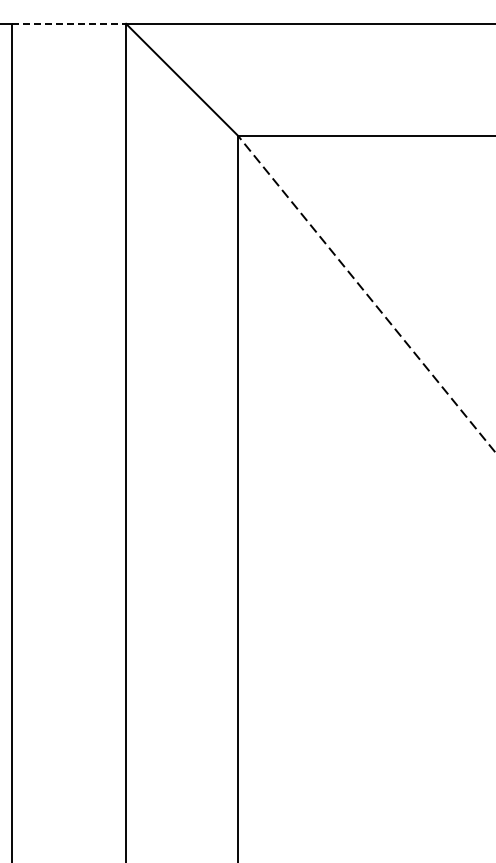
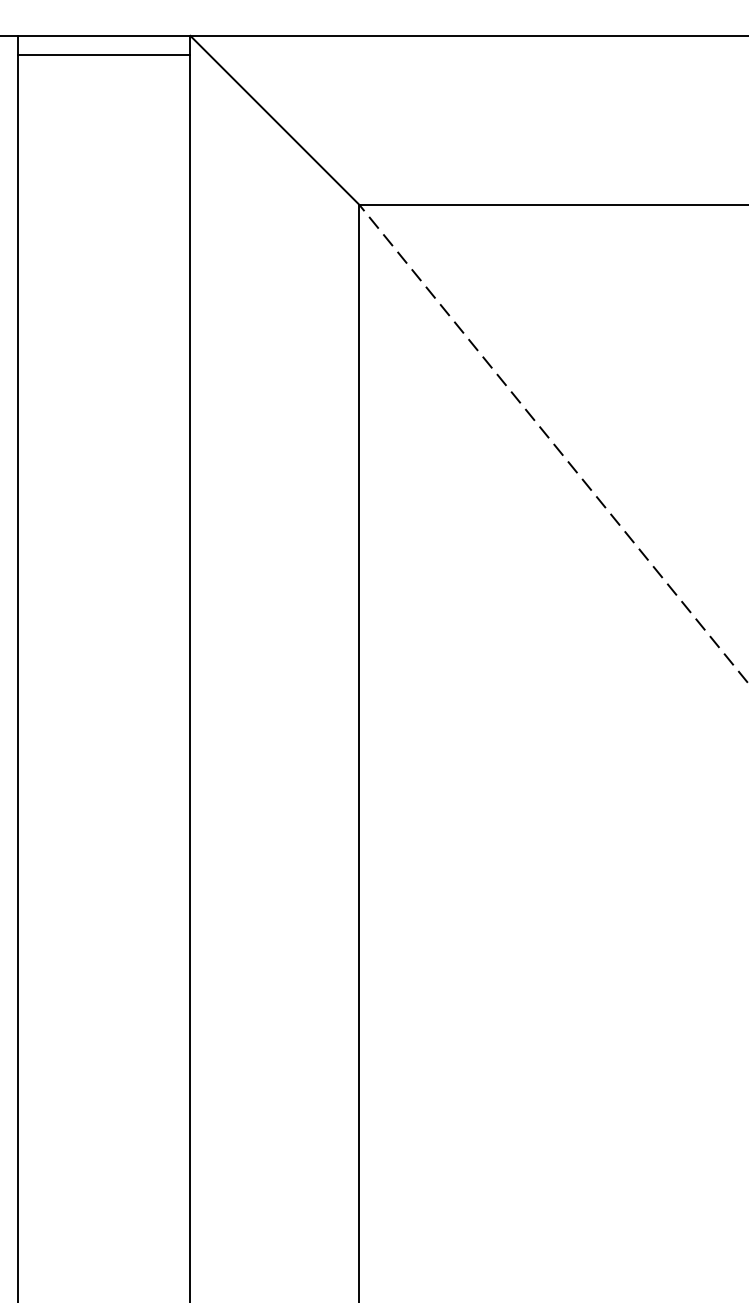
line: (69, 23) -> (104, 35), dashed -> solid
line: (68, 36) -> (103, 55), added

